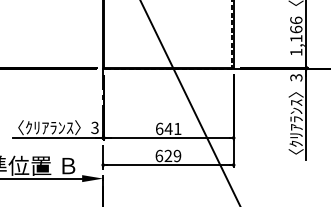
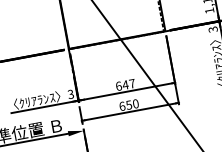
text: (177, 128) -> (132, 83), 641 -> 647
text: (172, 155) -> (132, 104), 629 -> 650

